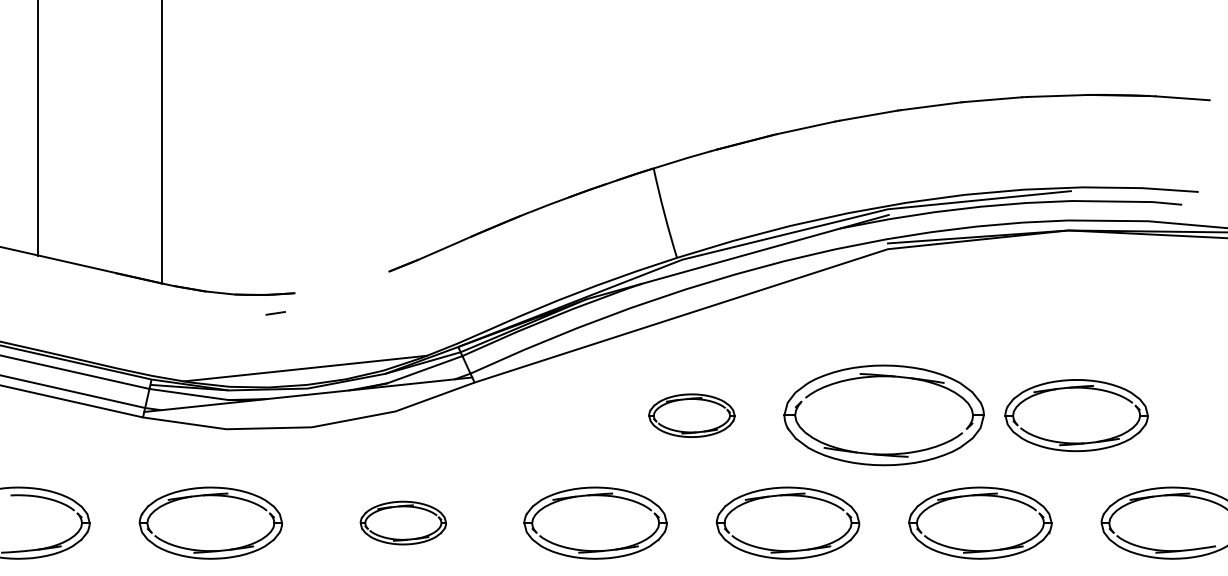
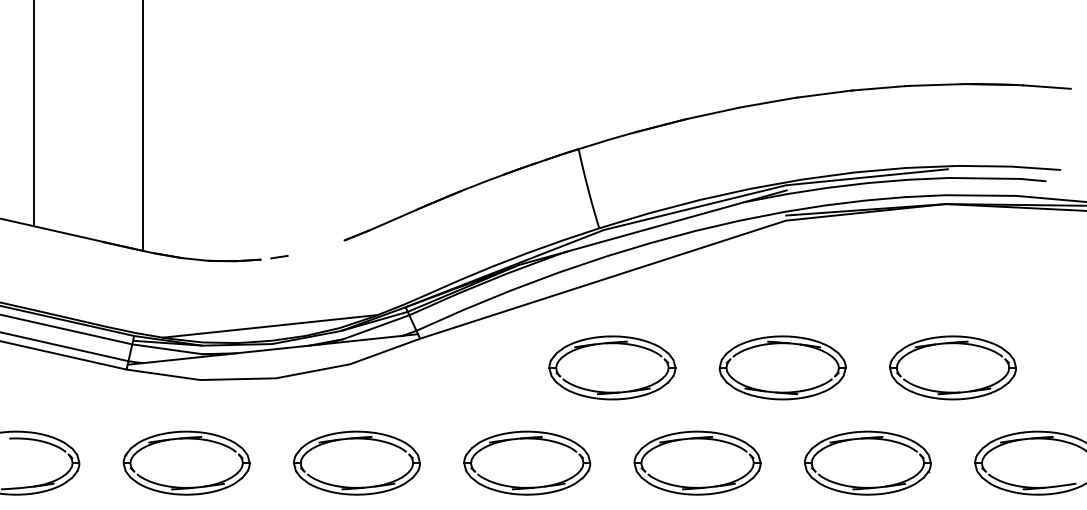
line: (275, 313) -> (279, 257), moved
part: (691, 415) -> (612, 367), size x1.67
part: (884, 415) -> (782, 367), size x0.71
part: (403, 522) -> (357, 462), size x1.67

